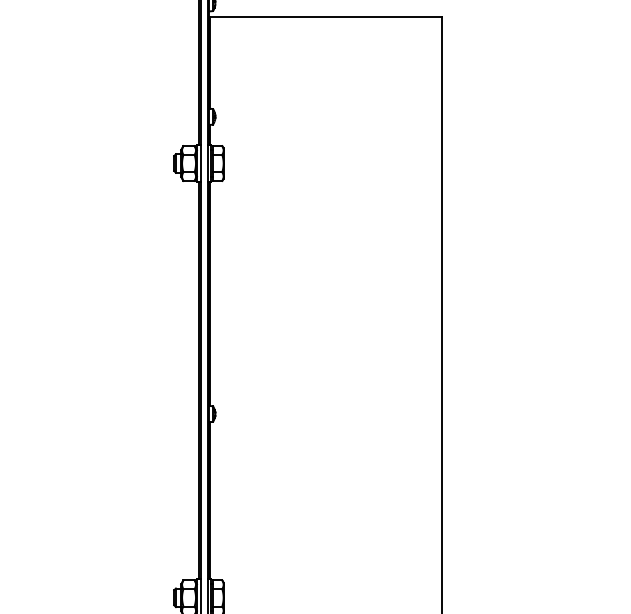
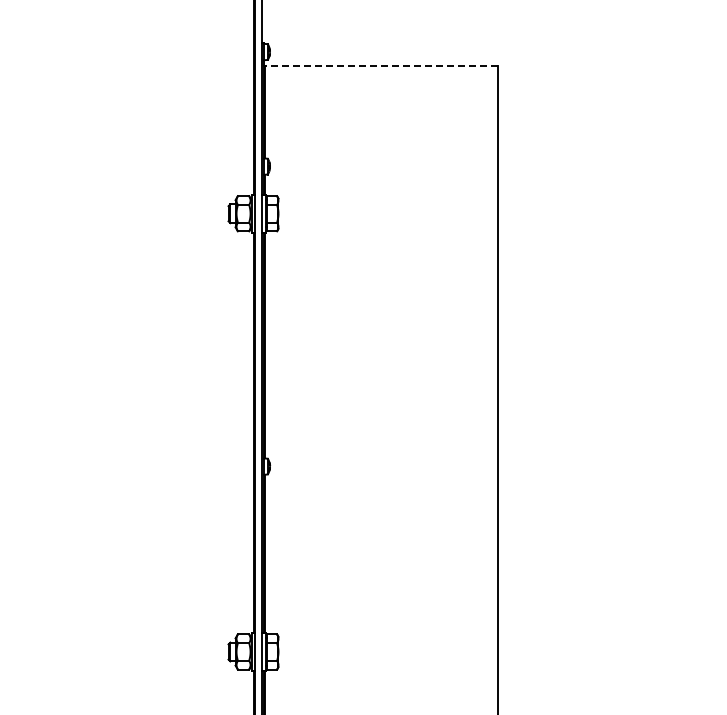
line: (325, 17) -> (381, 66), solid -> dashed

